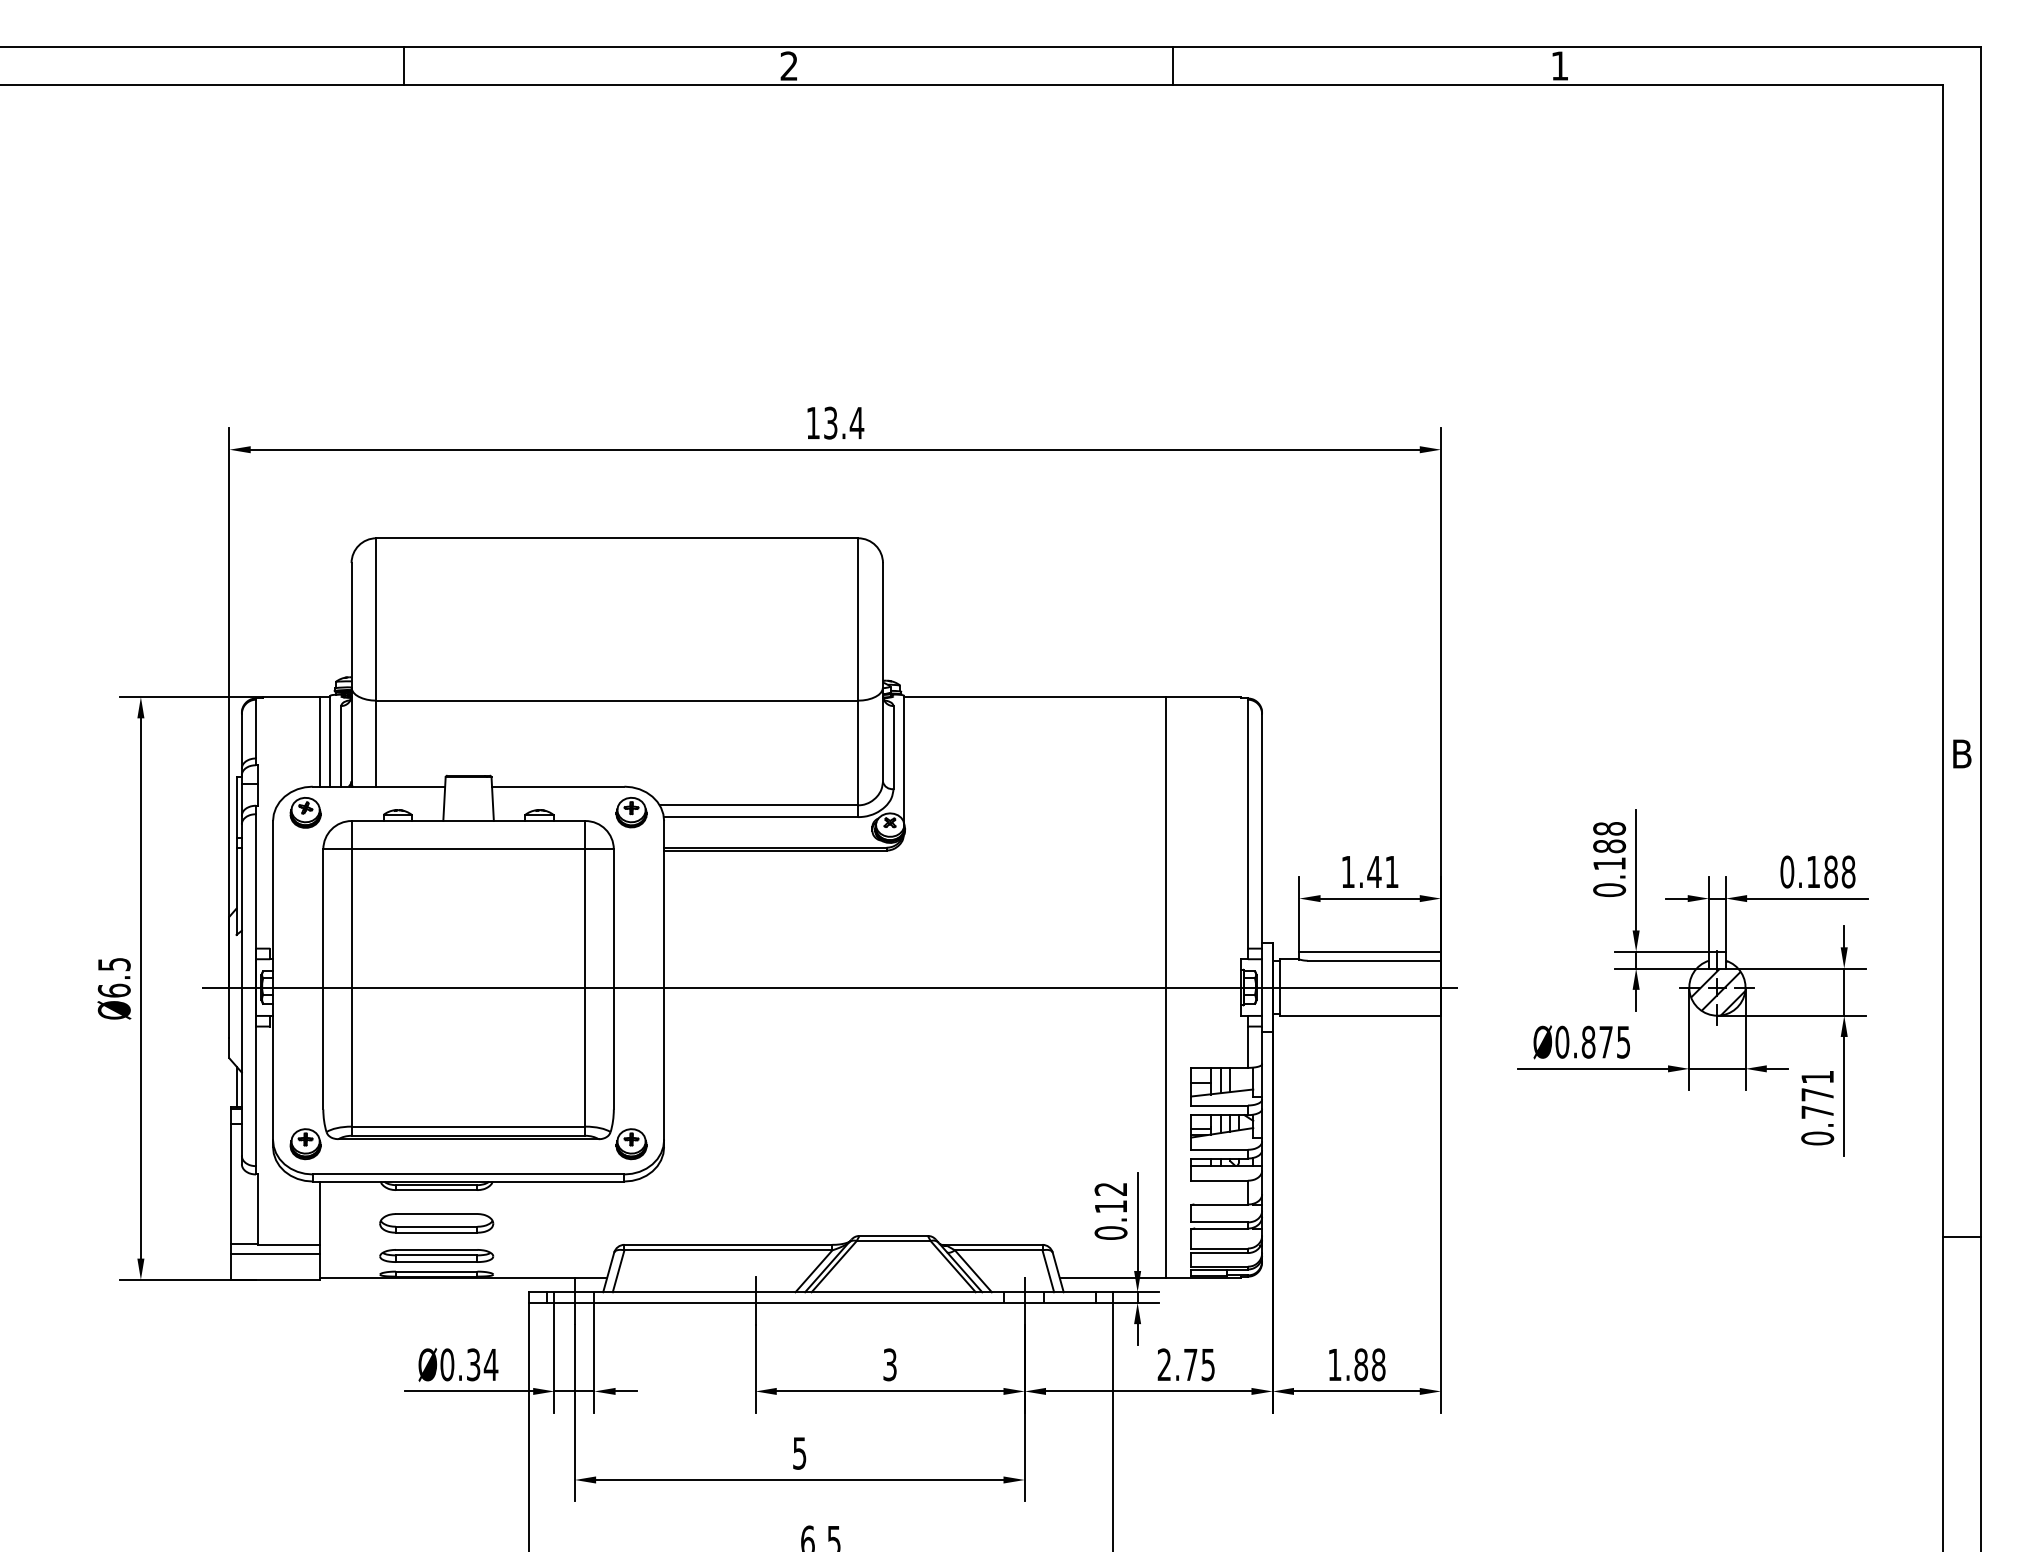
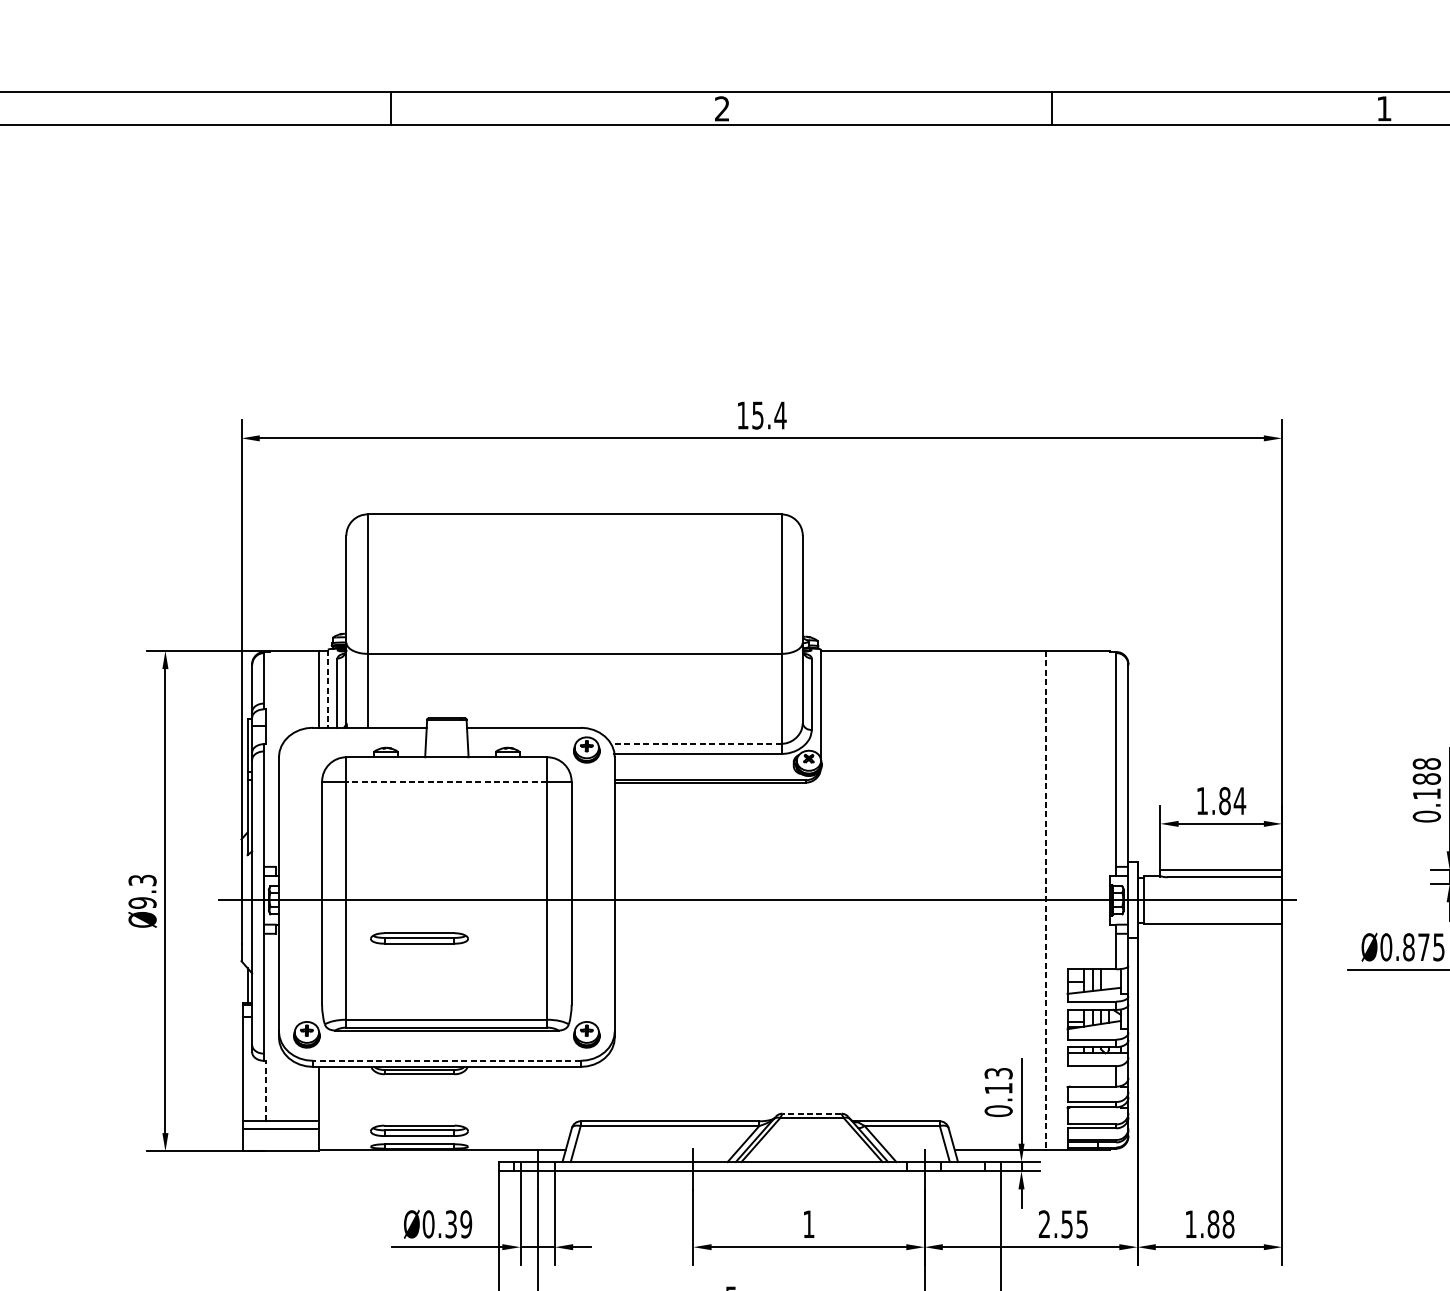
text: (830, 422) -> (757, 414), 13.4 -> 15.4
line: (330, 741) -> (328, 688), solid -> dashed
line: (758, 805) -> (695, 743), solid -> dashed
part: (305, 812) -> (306, 749), removed
line: (468, 849) -> (446, 781), solid -> dashed
text: (1383, 871) -> (1232, 800), 1.41 -> 1.84
text: (113, 977) -> (141, 891), Ø6.5 -> Ø9.3
line: (1166, 988) -> (1046, 901), solid -> dashed
part: (436, 1031) -> (419, 938), added
line: (468, 1174) -> (446, 1060), solid -> dashed
text: (1110, 1188) -> (998, 1072), 0.12 -> 0.13
line: (257, 1209) -> (265, 1090), solid -> dashed
part: (436, 1223) -> (419, 1102), removed
line: (893, 1235) -> (811, 1113), solid -> dashed
text: (490, 1364) -> (465, 1224), Ø0.34 -> Ø0.39
text: (889, 1364) -> (808, 1224), 3 -> 1
text: (1190, 1365) -> (1066, 1224), 2.75 -> 2.55

